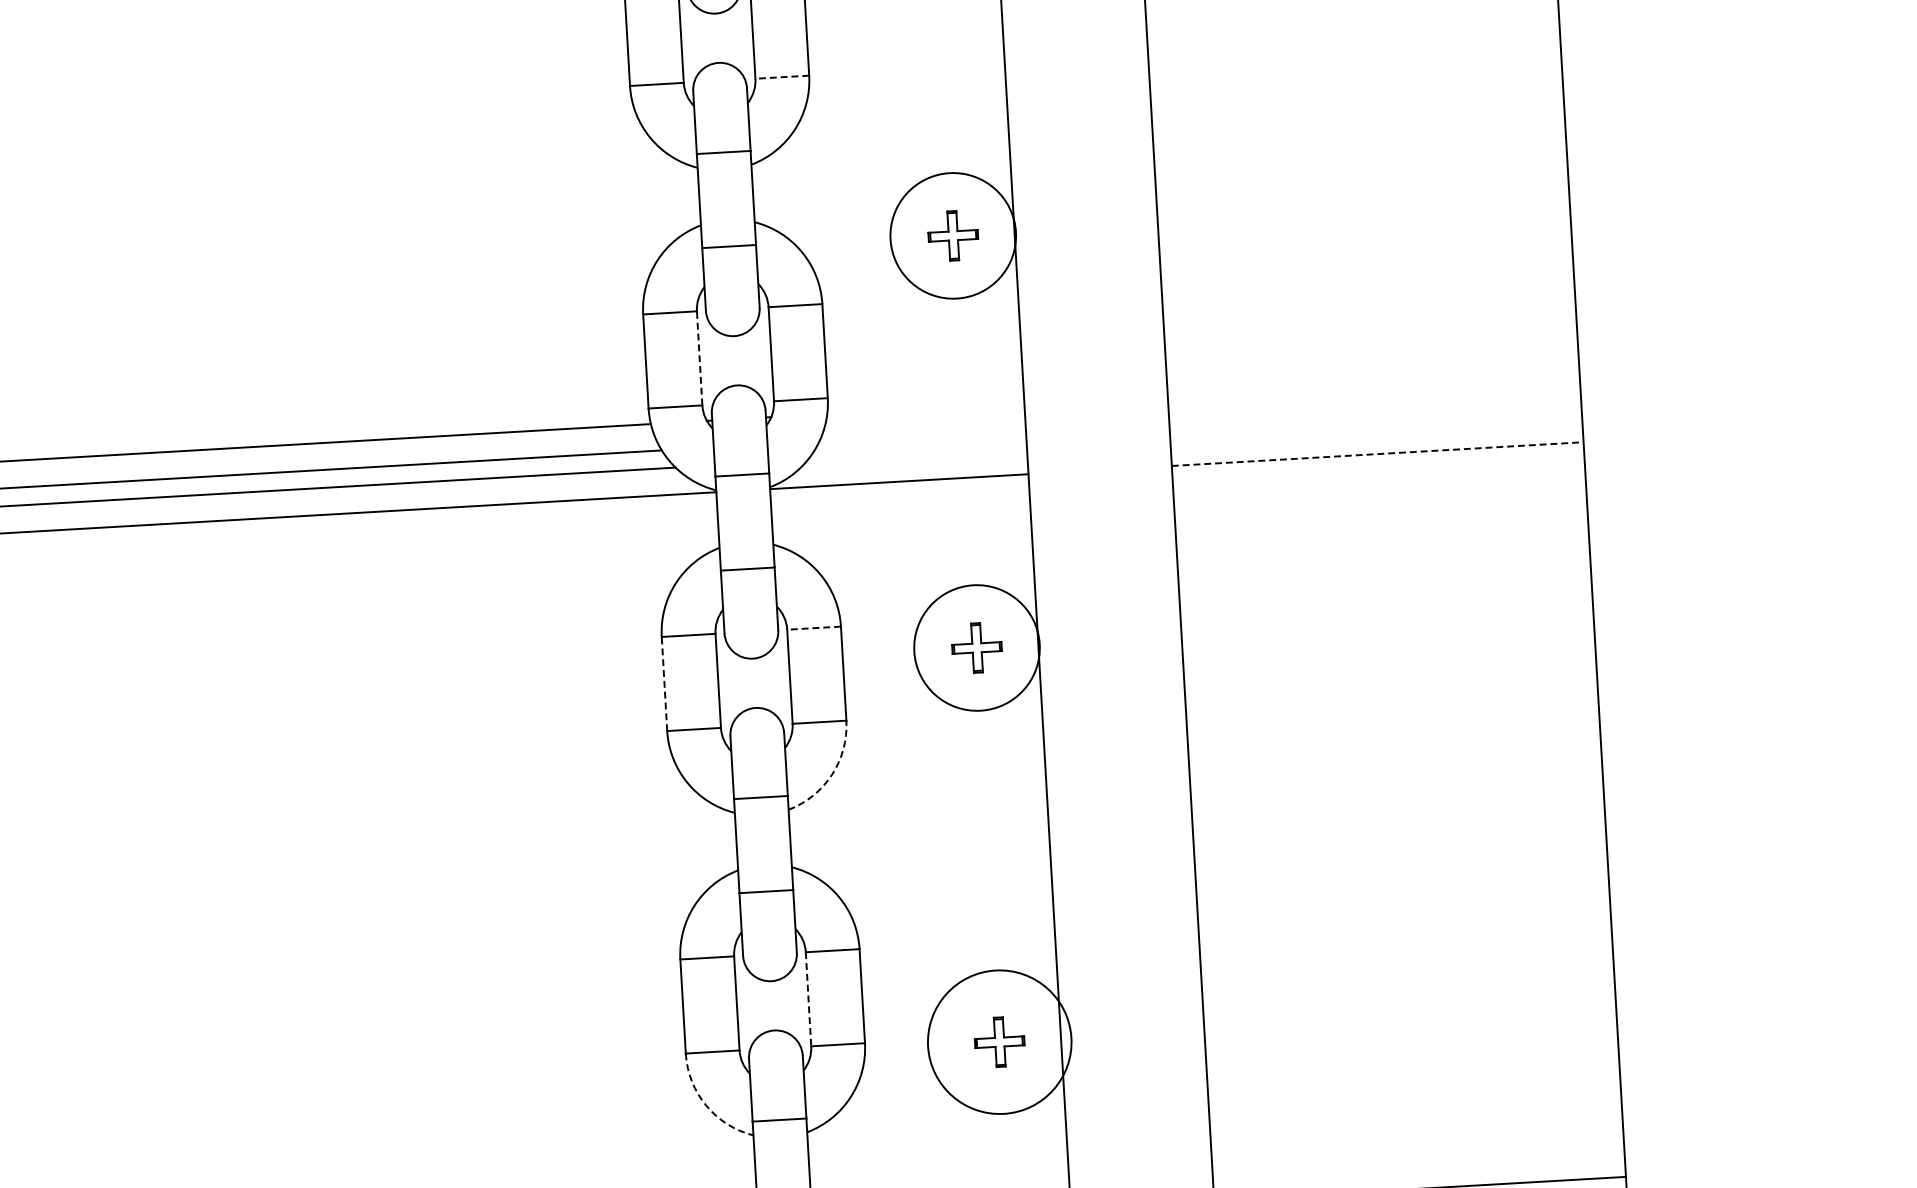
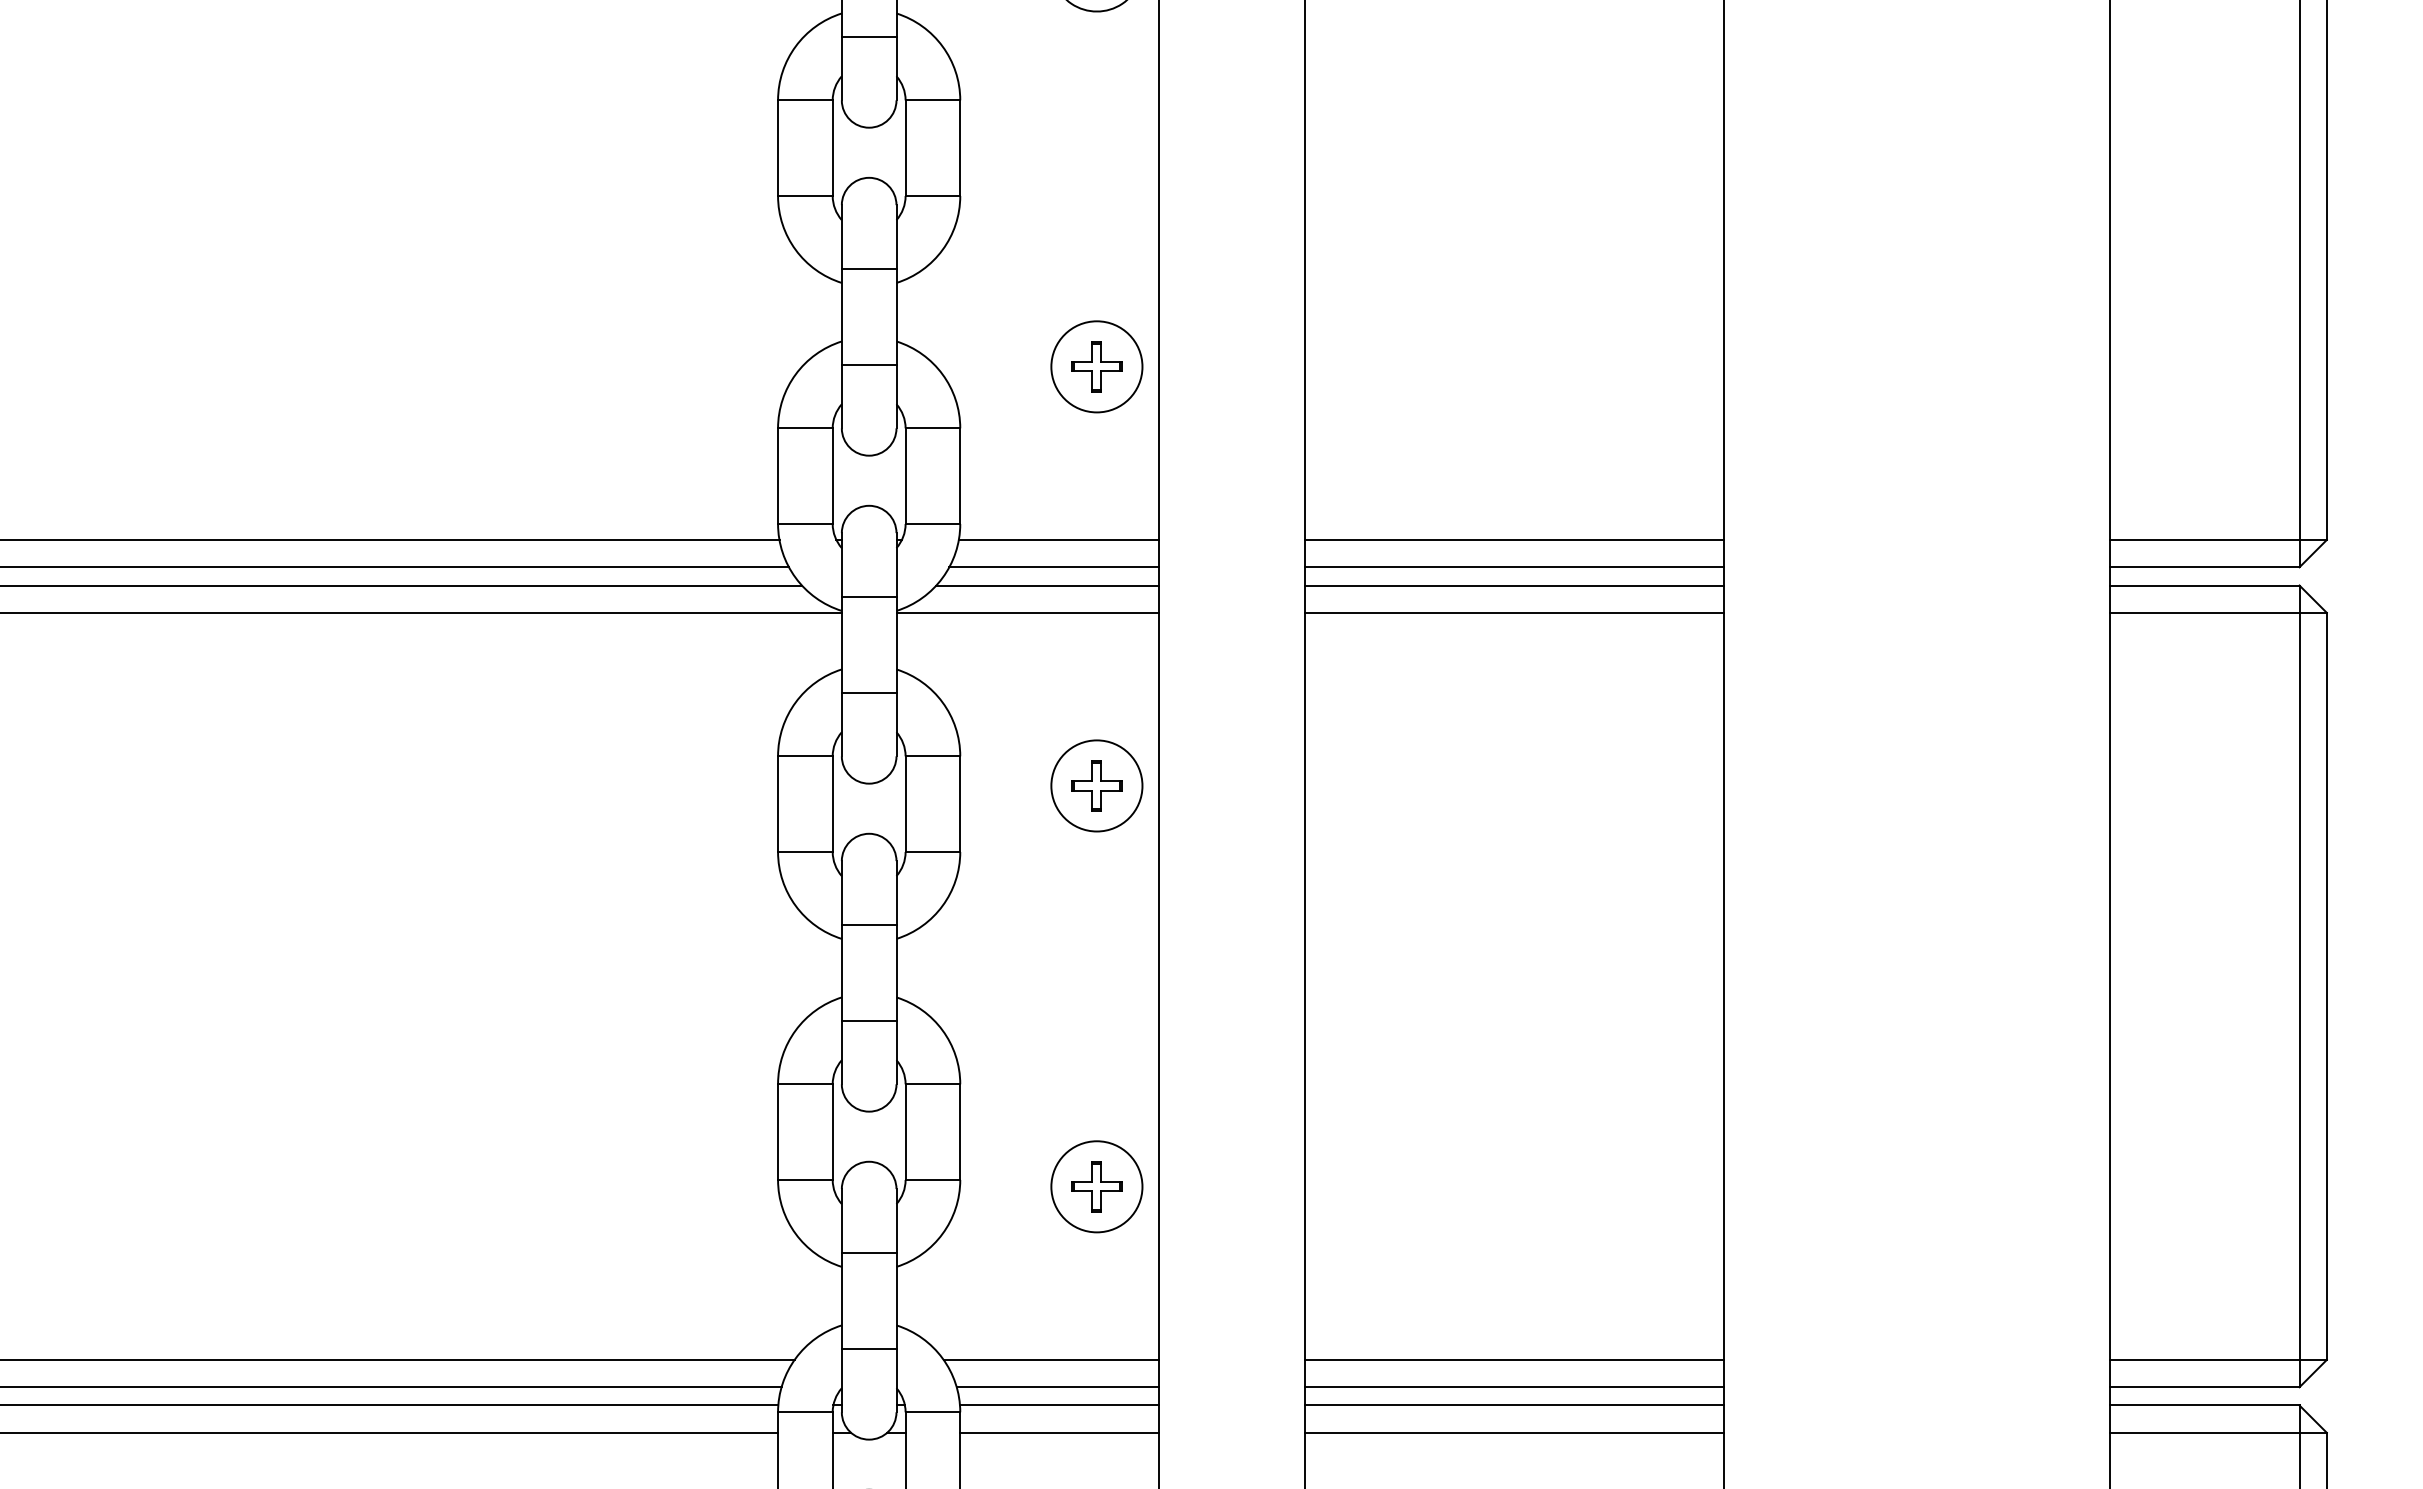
line: (781, 77) -> (932, 196), dashed -> solid
circle: (952, 235) -> (1096, 366), size x0.71
line: (699, 358) -> (832, 476), dashed -> solid
line: (1373, 381) -> (1514, 539), added
line: (925, 407) -> (1058, 539), added
line: (1375, 409) -> (1514, 567), added
line: (1376, 427) -> (1514, 585), added
line: (922, 435) -> (1054, 567), added
line: (917, 453) -> (1047, 585), added
line: (1377, 453) -> (1514, 612), dashed -> solid
line: (813, 628) -> (932, 756), dashed -> solid
circle: (976, 647) -> (1096, 785), size x0.71
line: (664, 684) -> (778, 804), dashed -> solid
arc: (831, 774) -> (942, 905), dashed -> solid
line: (808, 999) -> (905, 1132), dashed -> solid
circle: (999, 1041) -> (1096, 1186), size x0.62
arc: (705, 1105) -> (795, 1233), dashed -> solid

